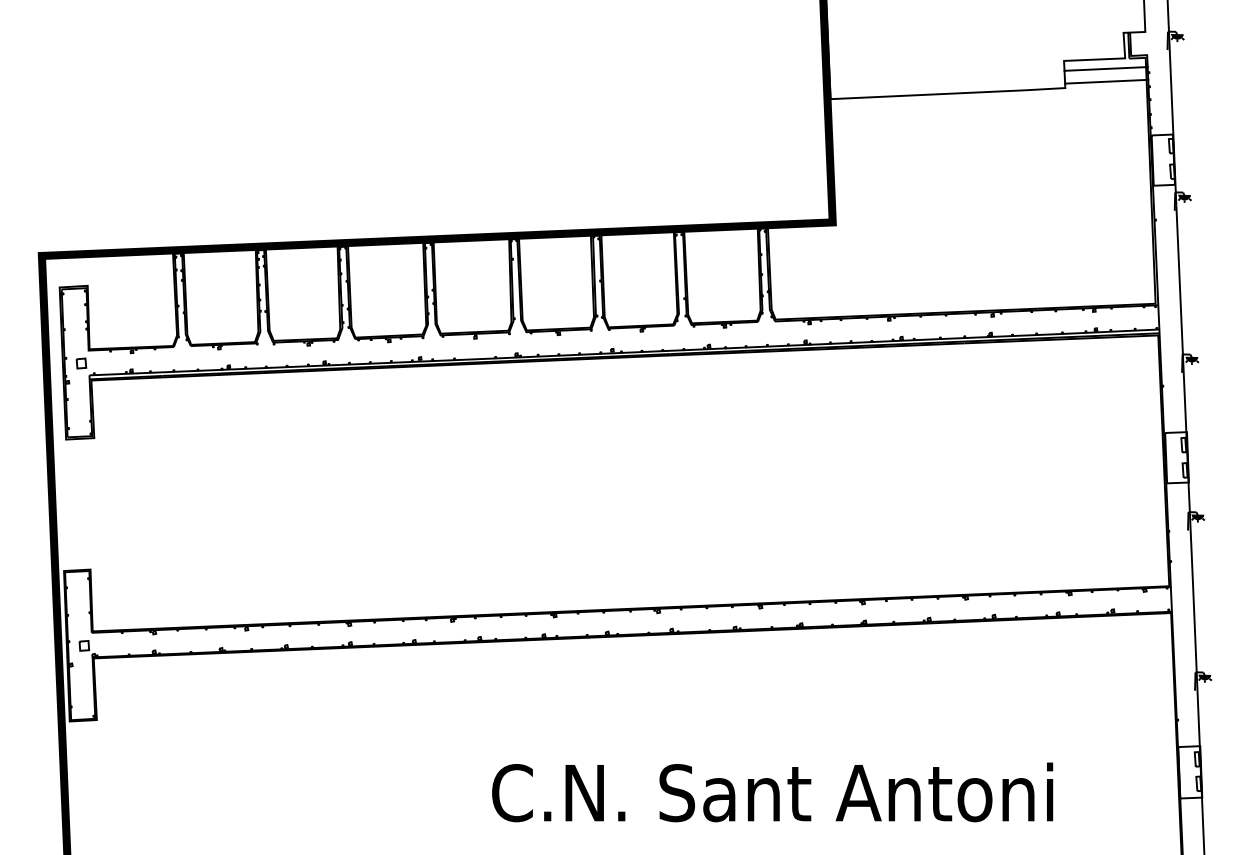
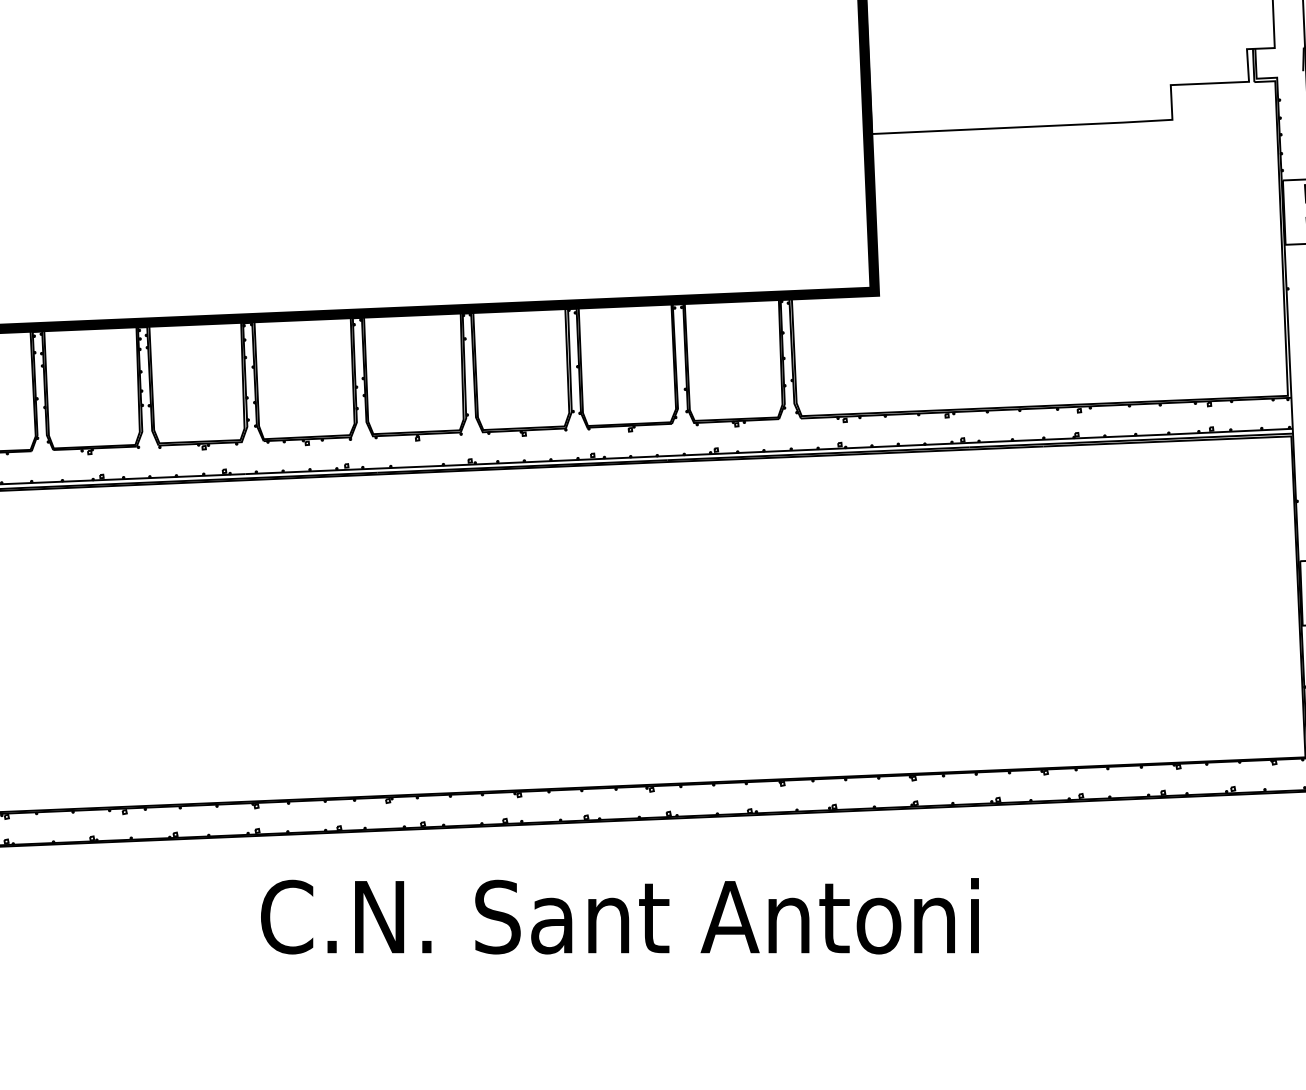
line: (1105, 68) -> (1223, 94), removed
line: (1106, 81) -> (1225, 111), removed
text: (772, 792) -> (619, 916), moved

